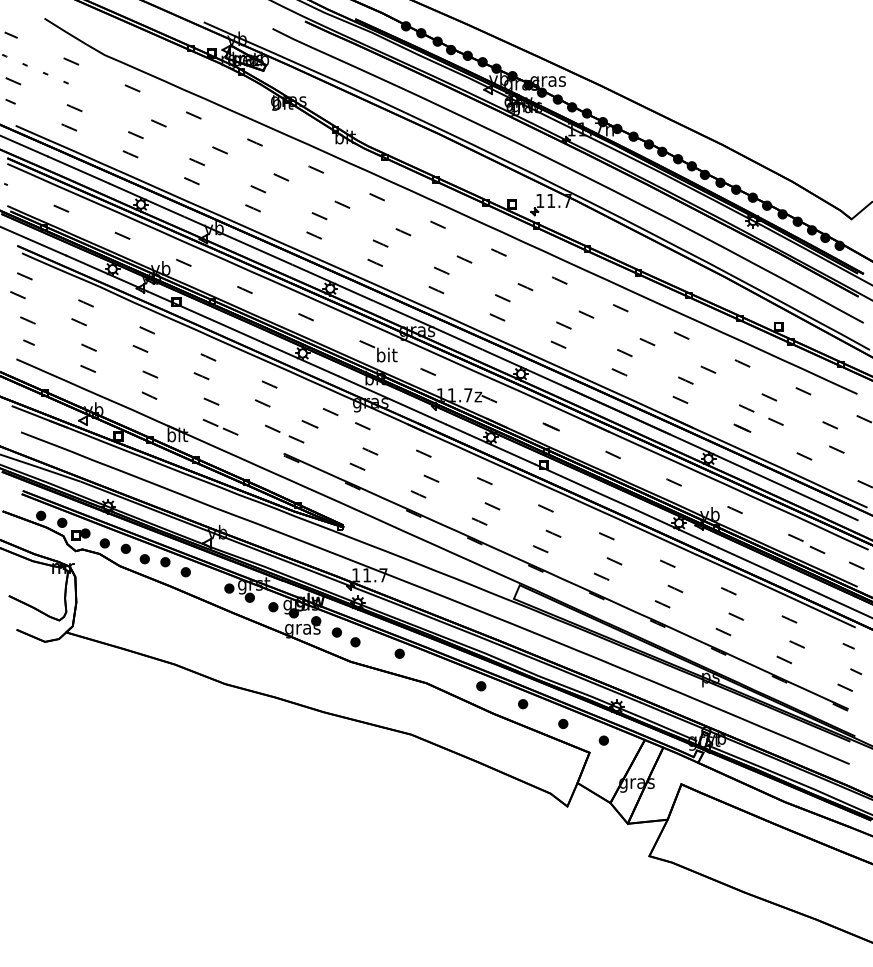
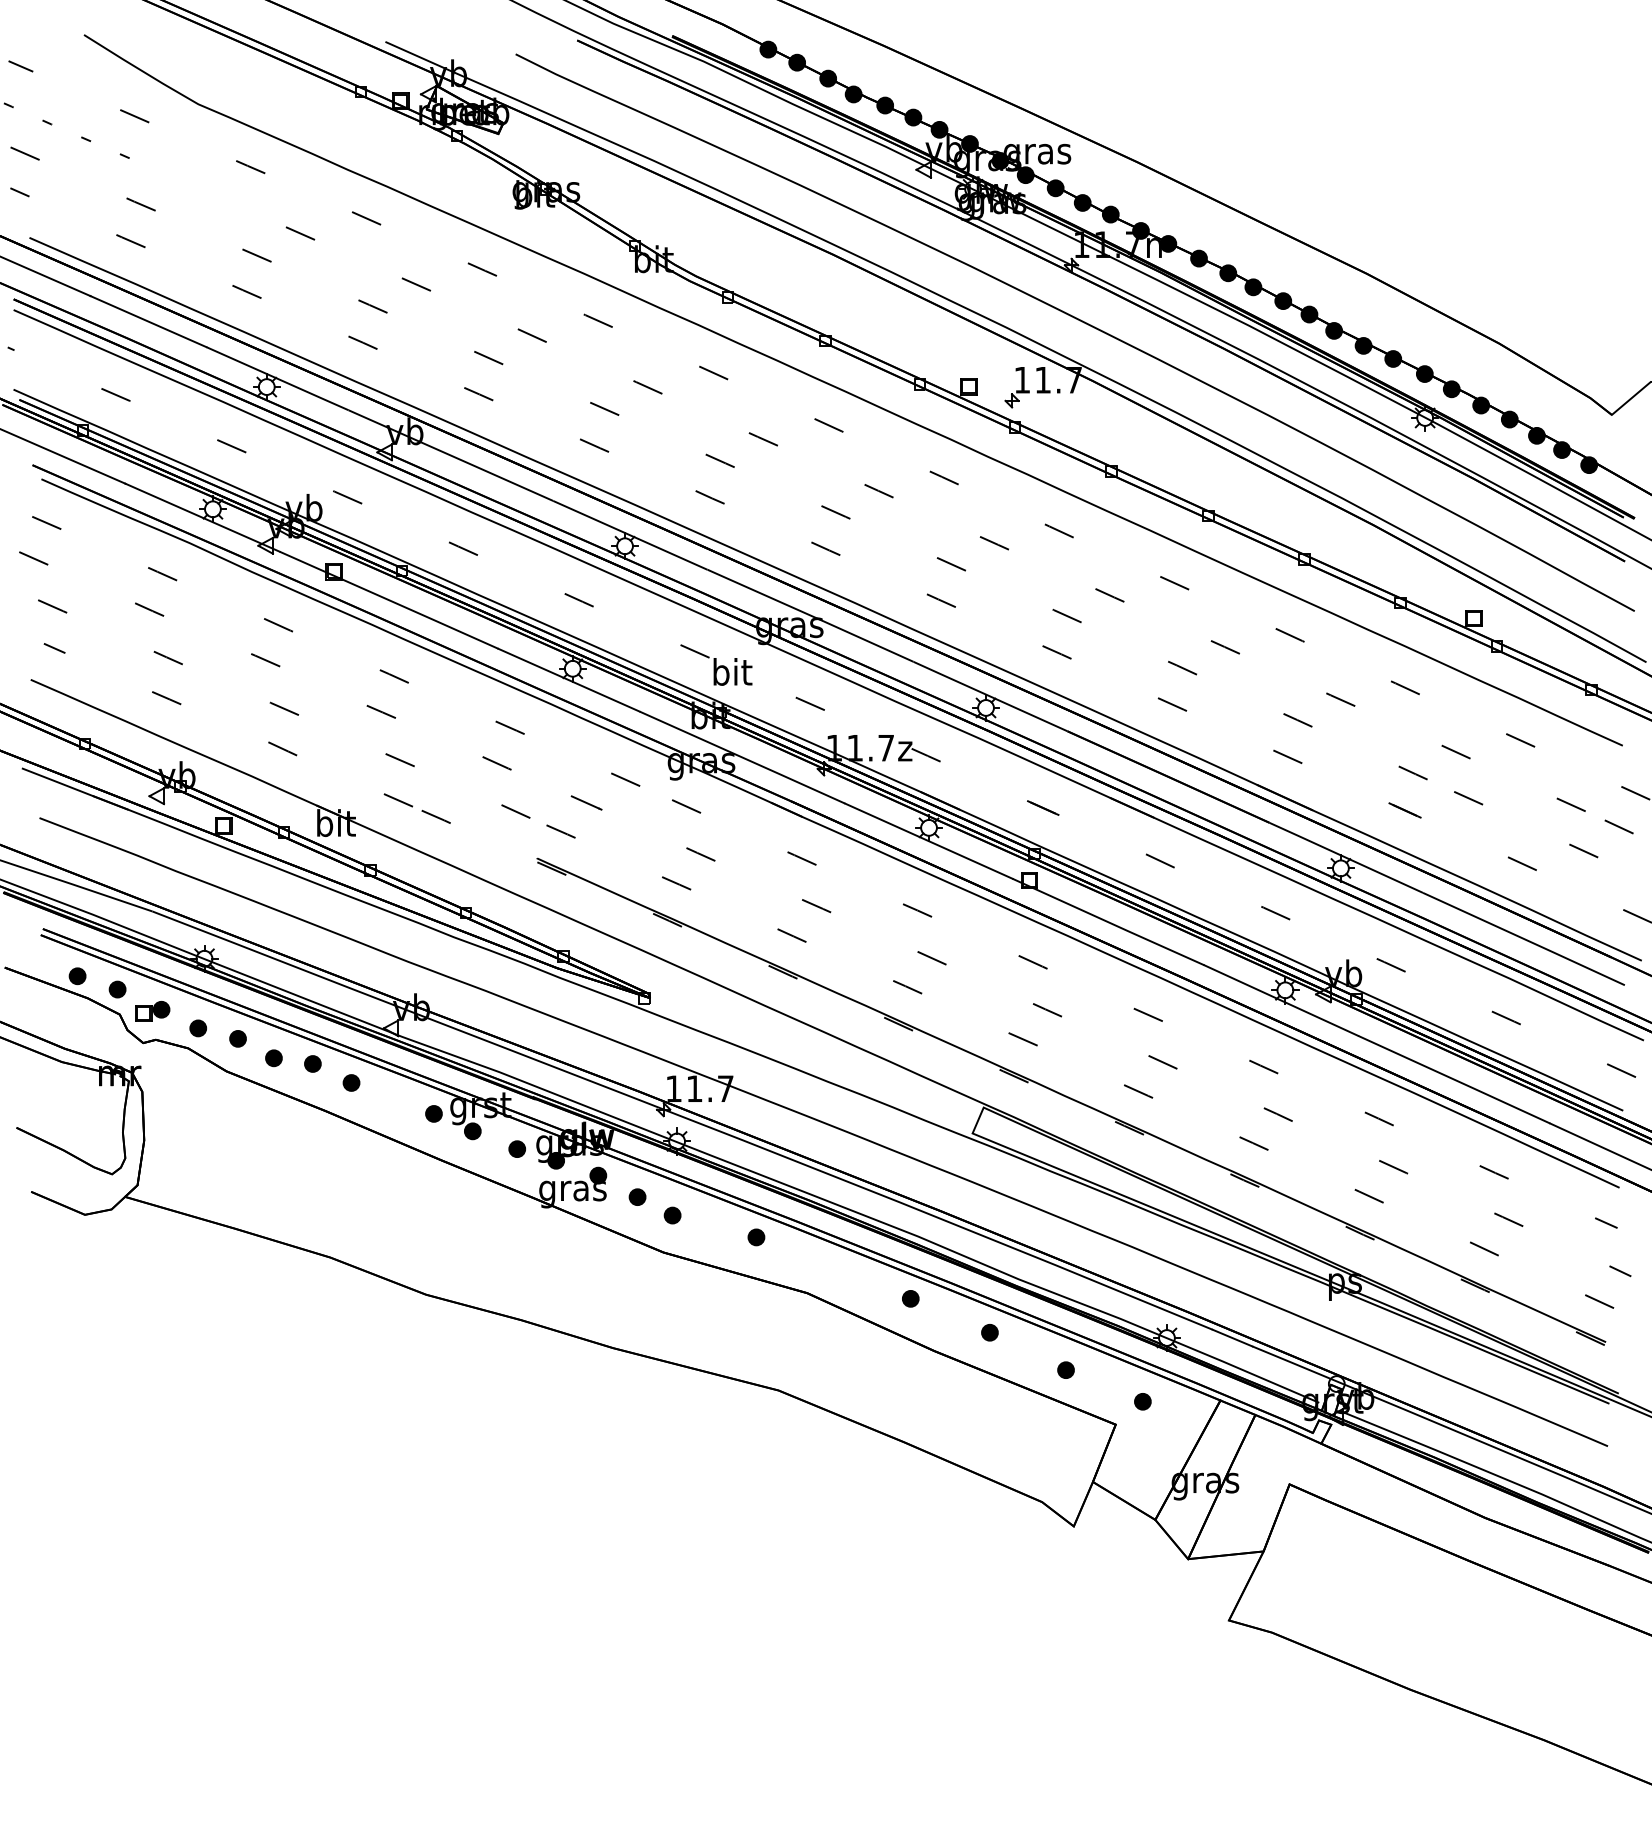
line: (817, 549) -> (1619, 826), moved

